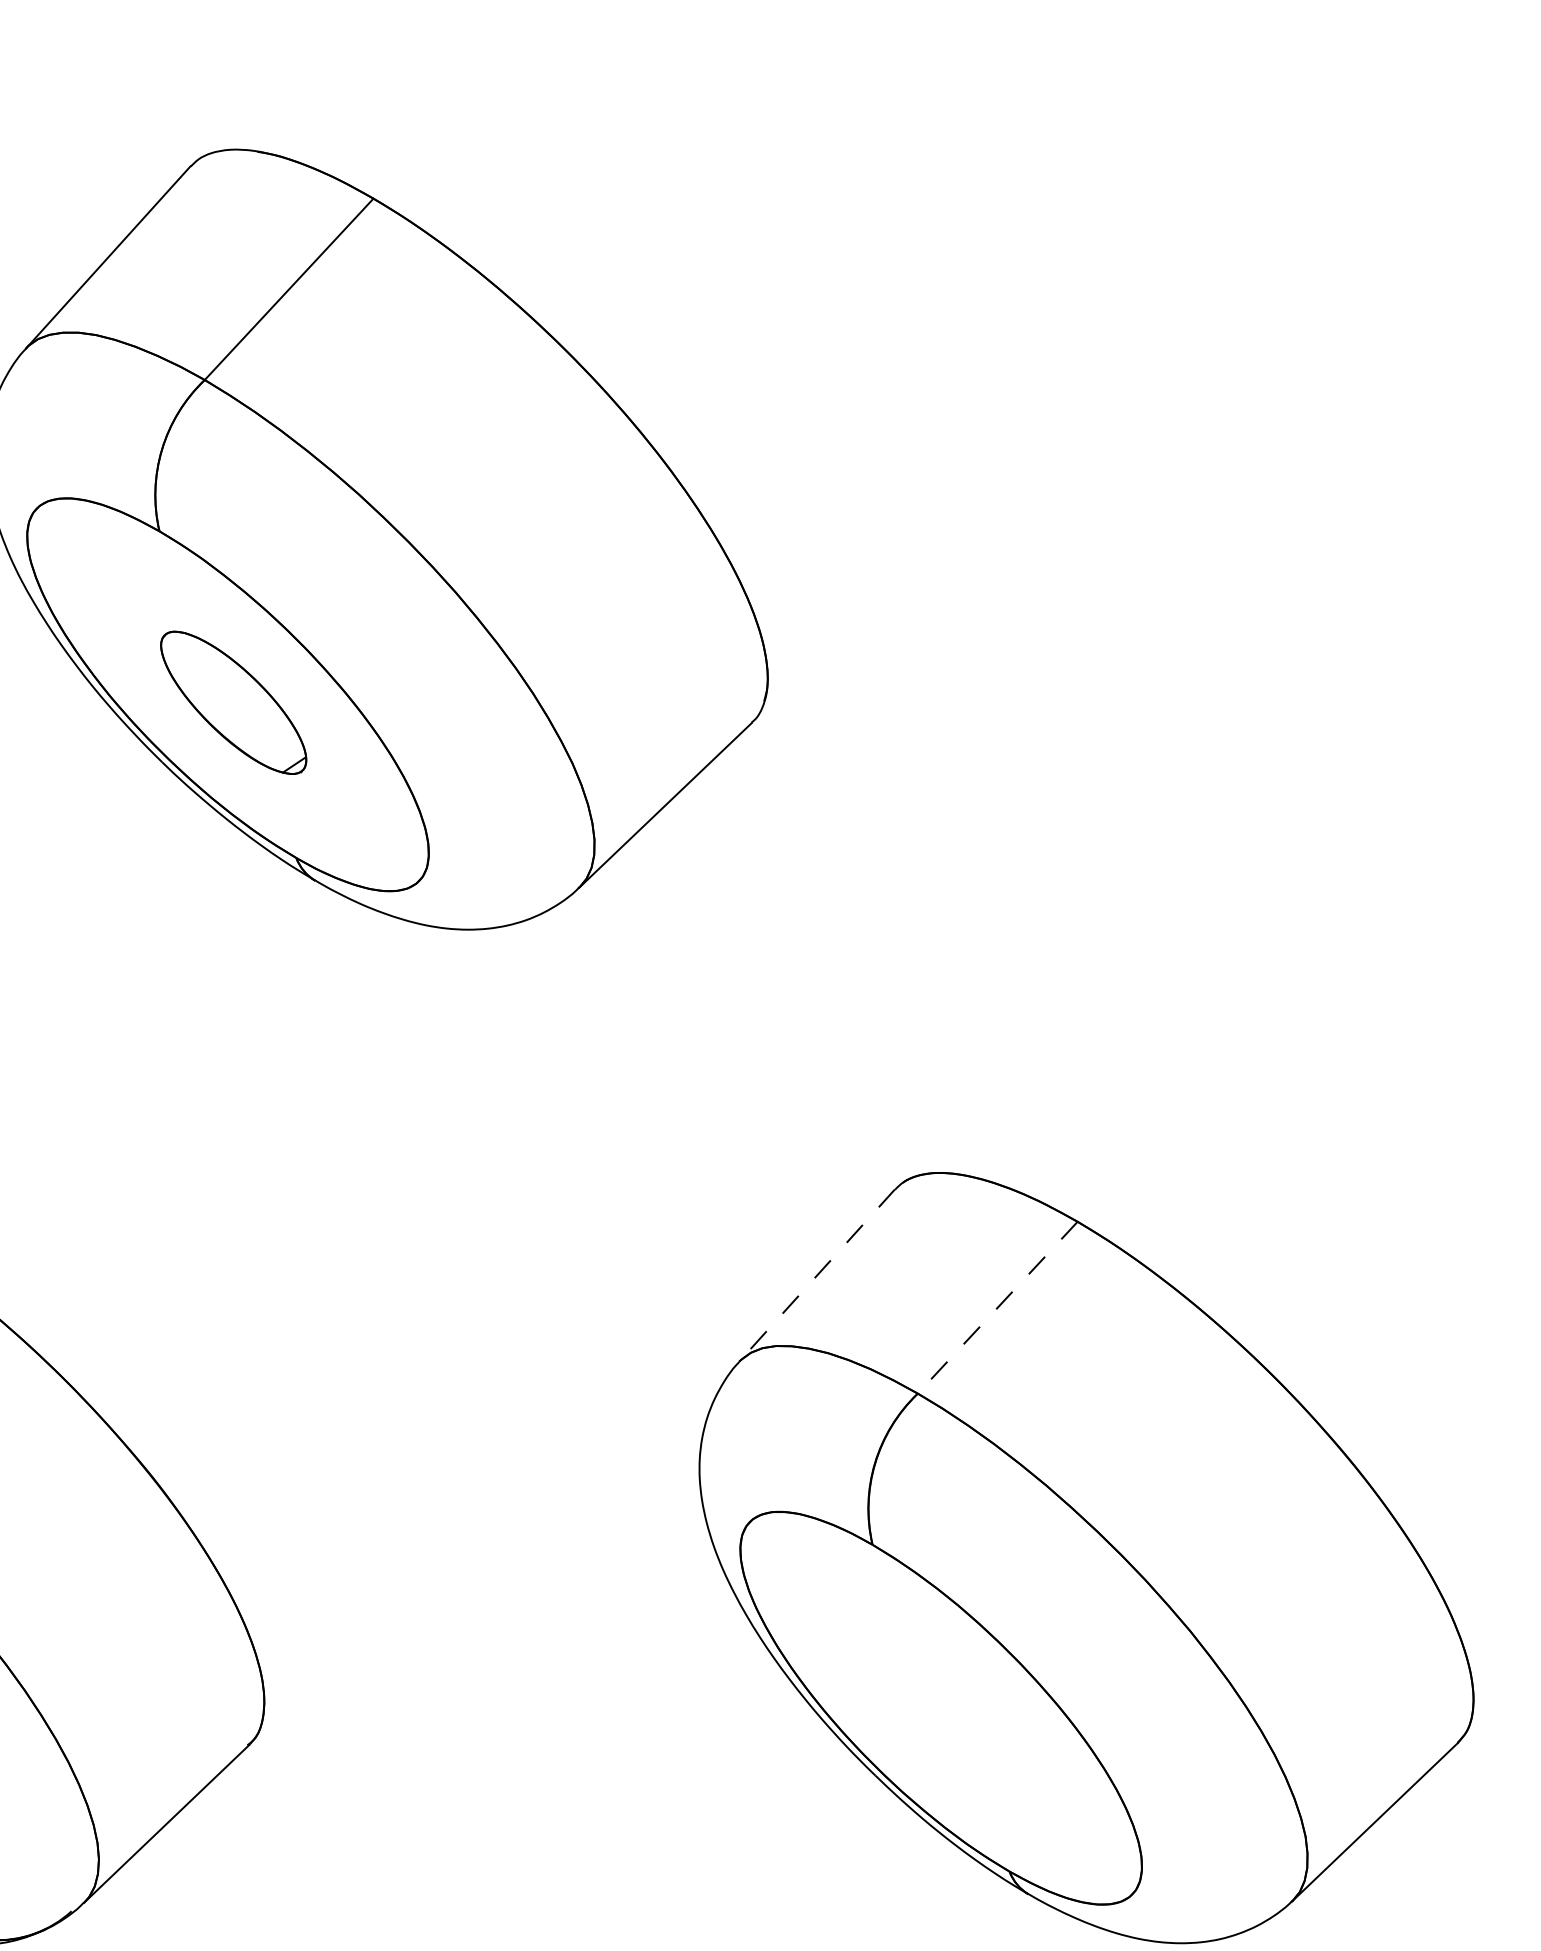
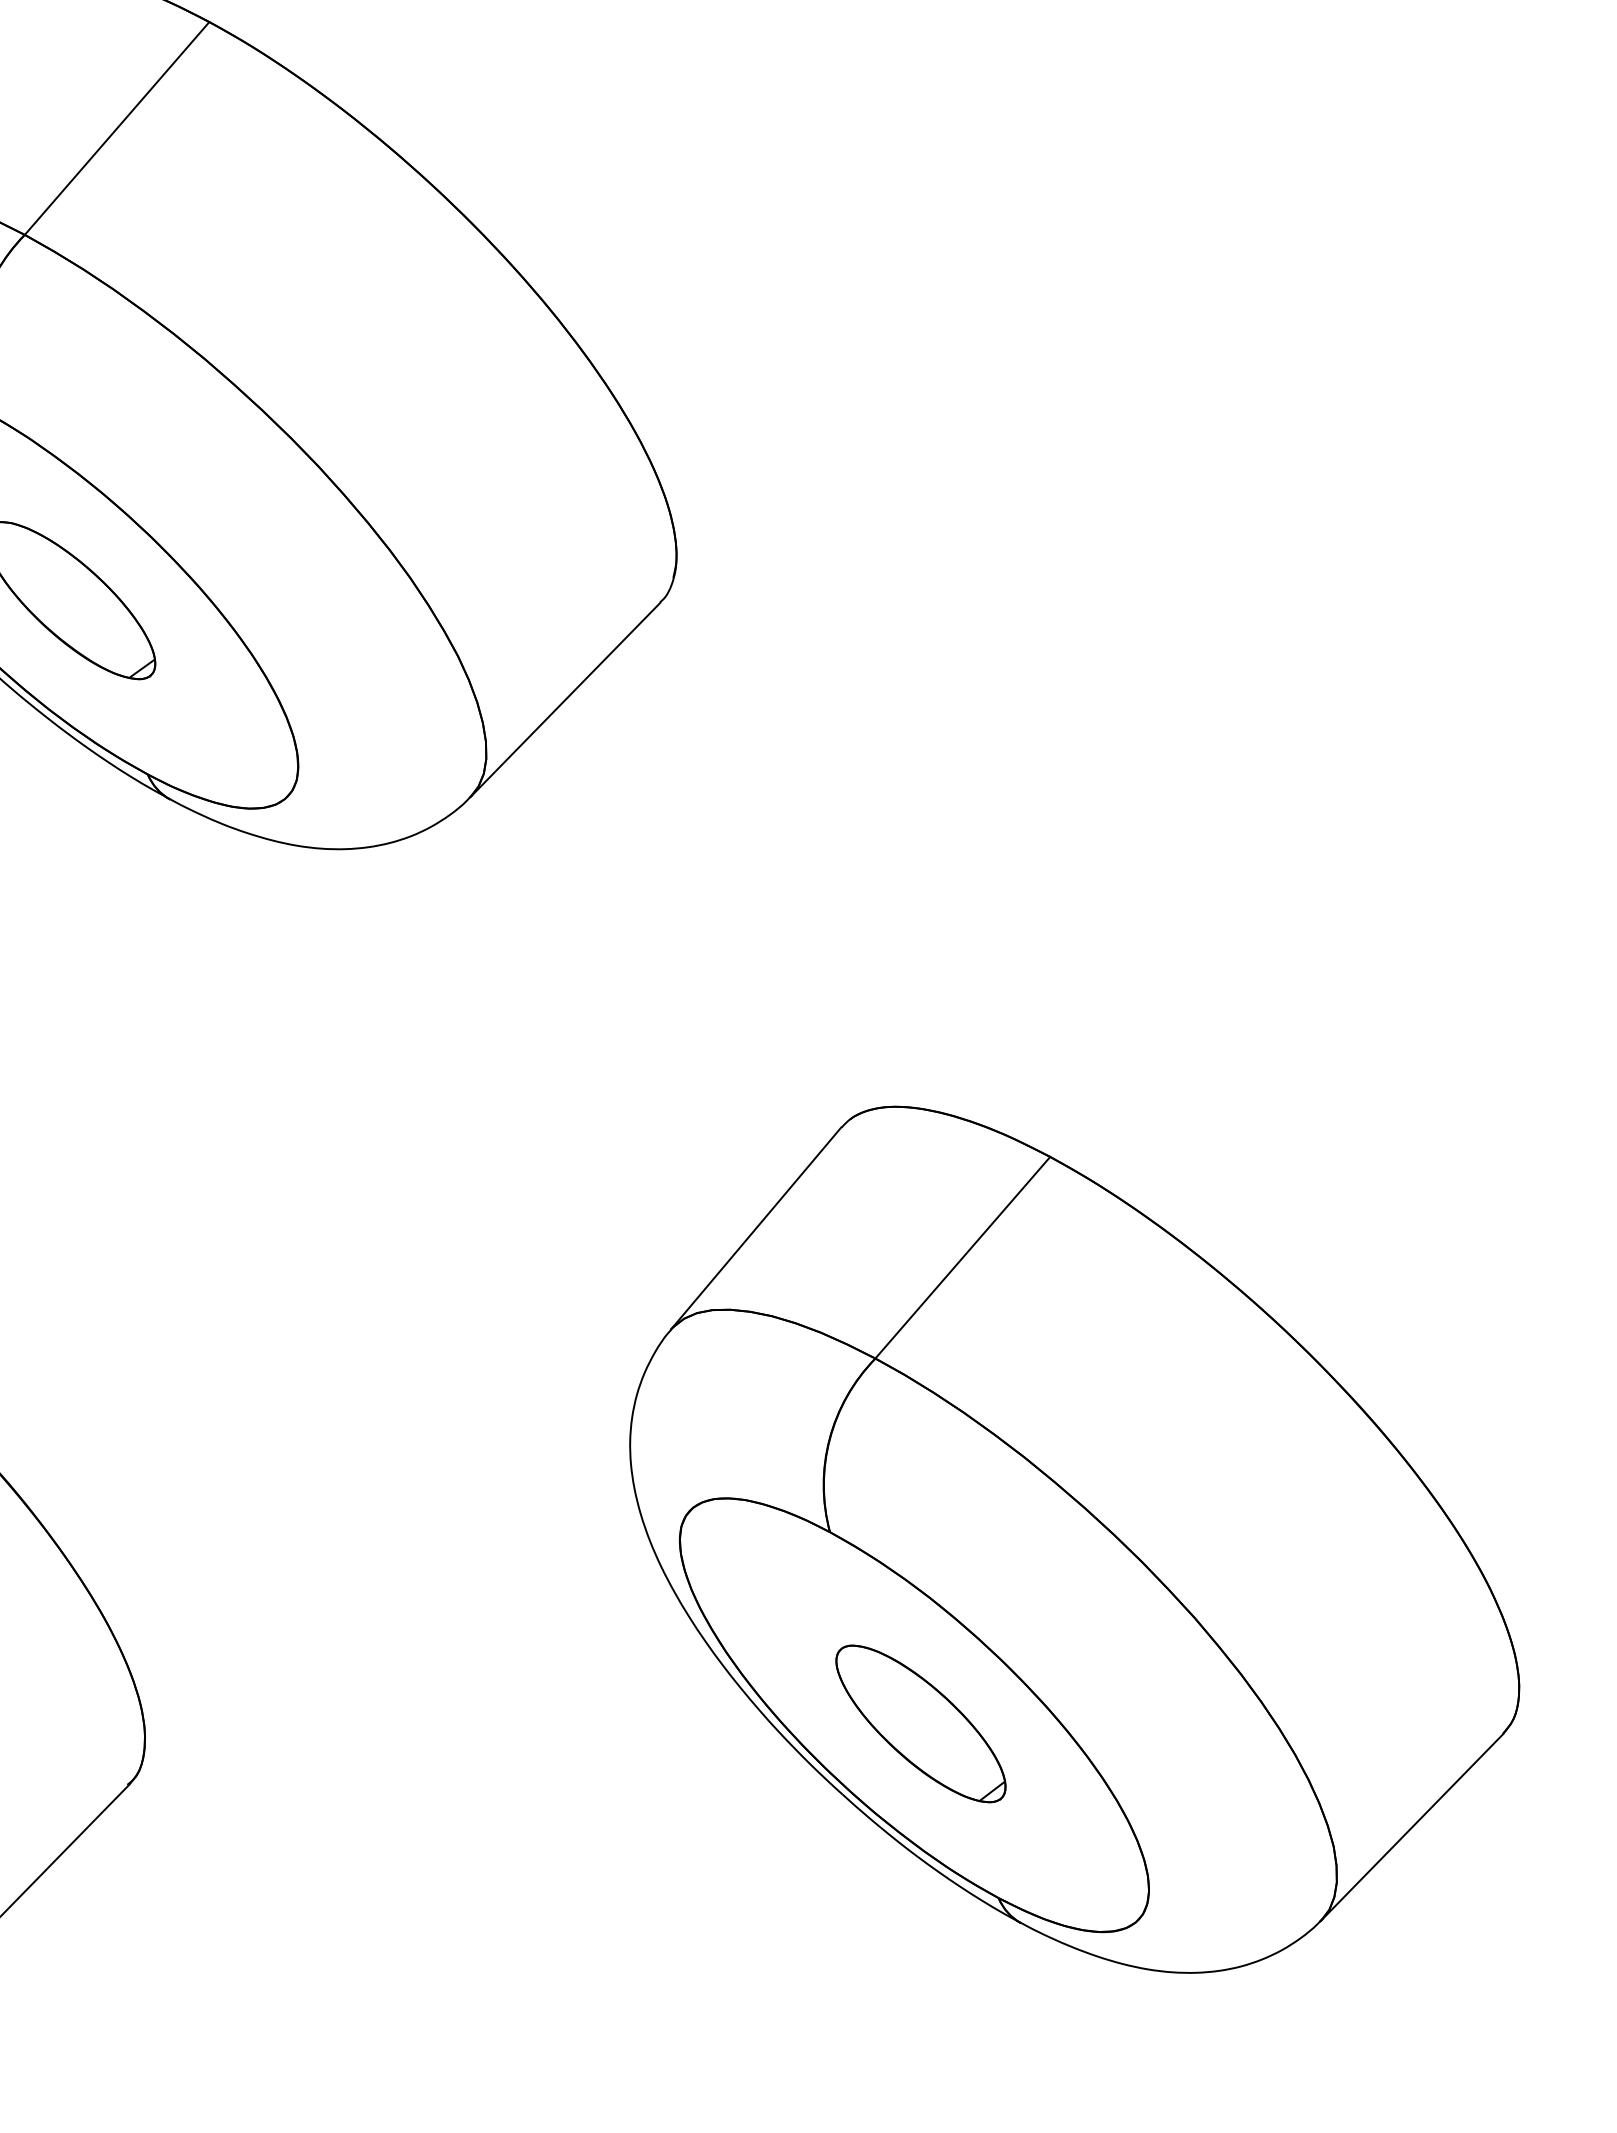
line: (816, 1276) -> (755, 1229), dashed -> solid
line: (997, 1308) -> (962, 1258), dashed -> solid
part: (946, 1715) -> (920, 1723), added

